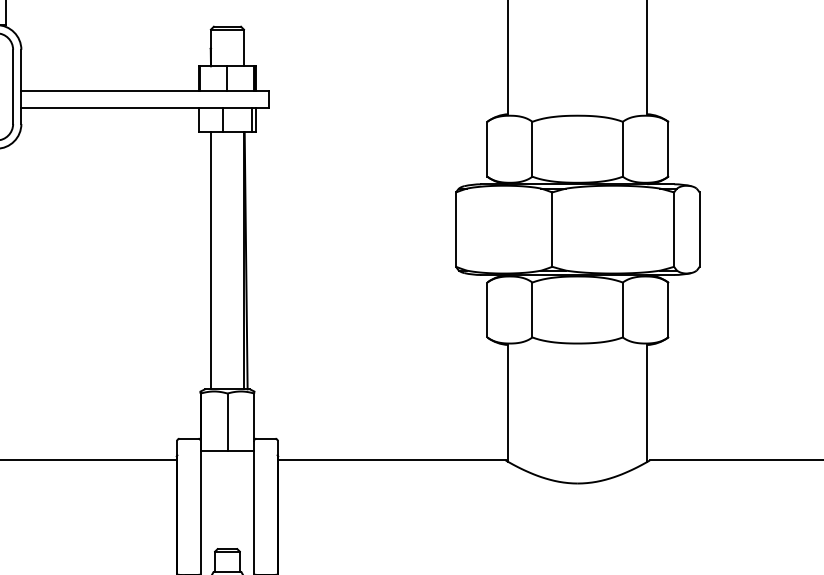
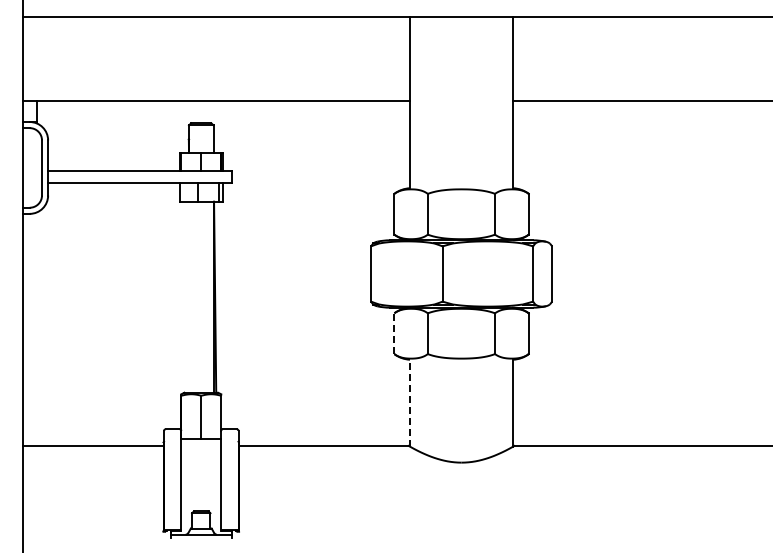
line: (211, 259) -> (189, 296), removed
line: (487, 309) -> (394, 333), solid -> dashed
line: (507, 402) -> (409, 402), solid -> dashed

